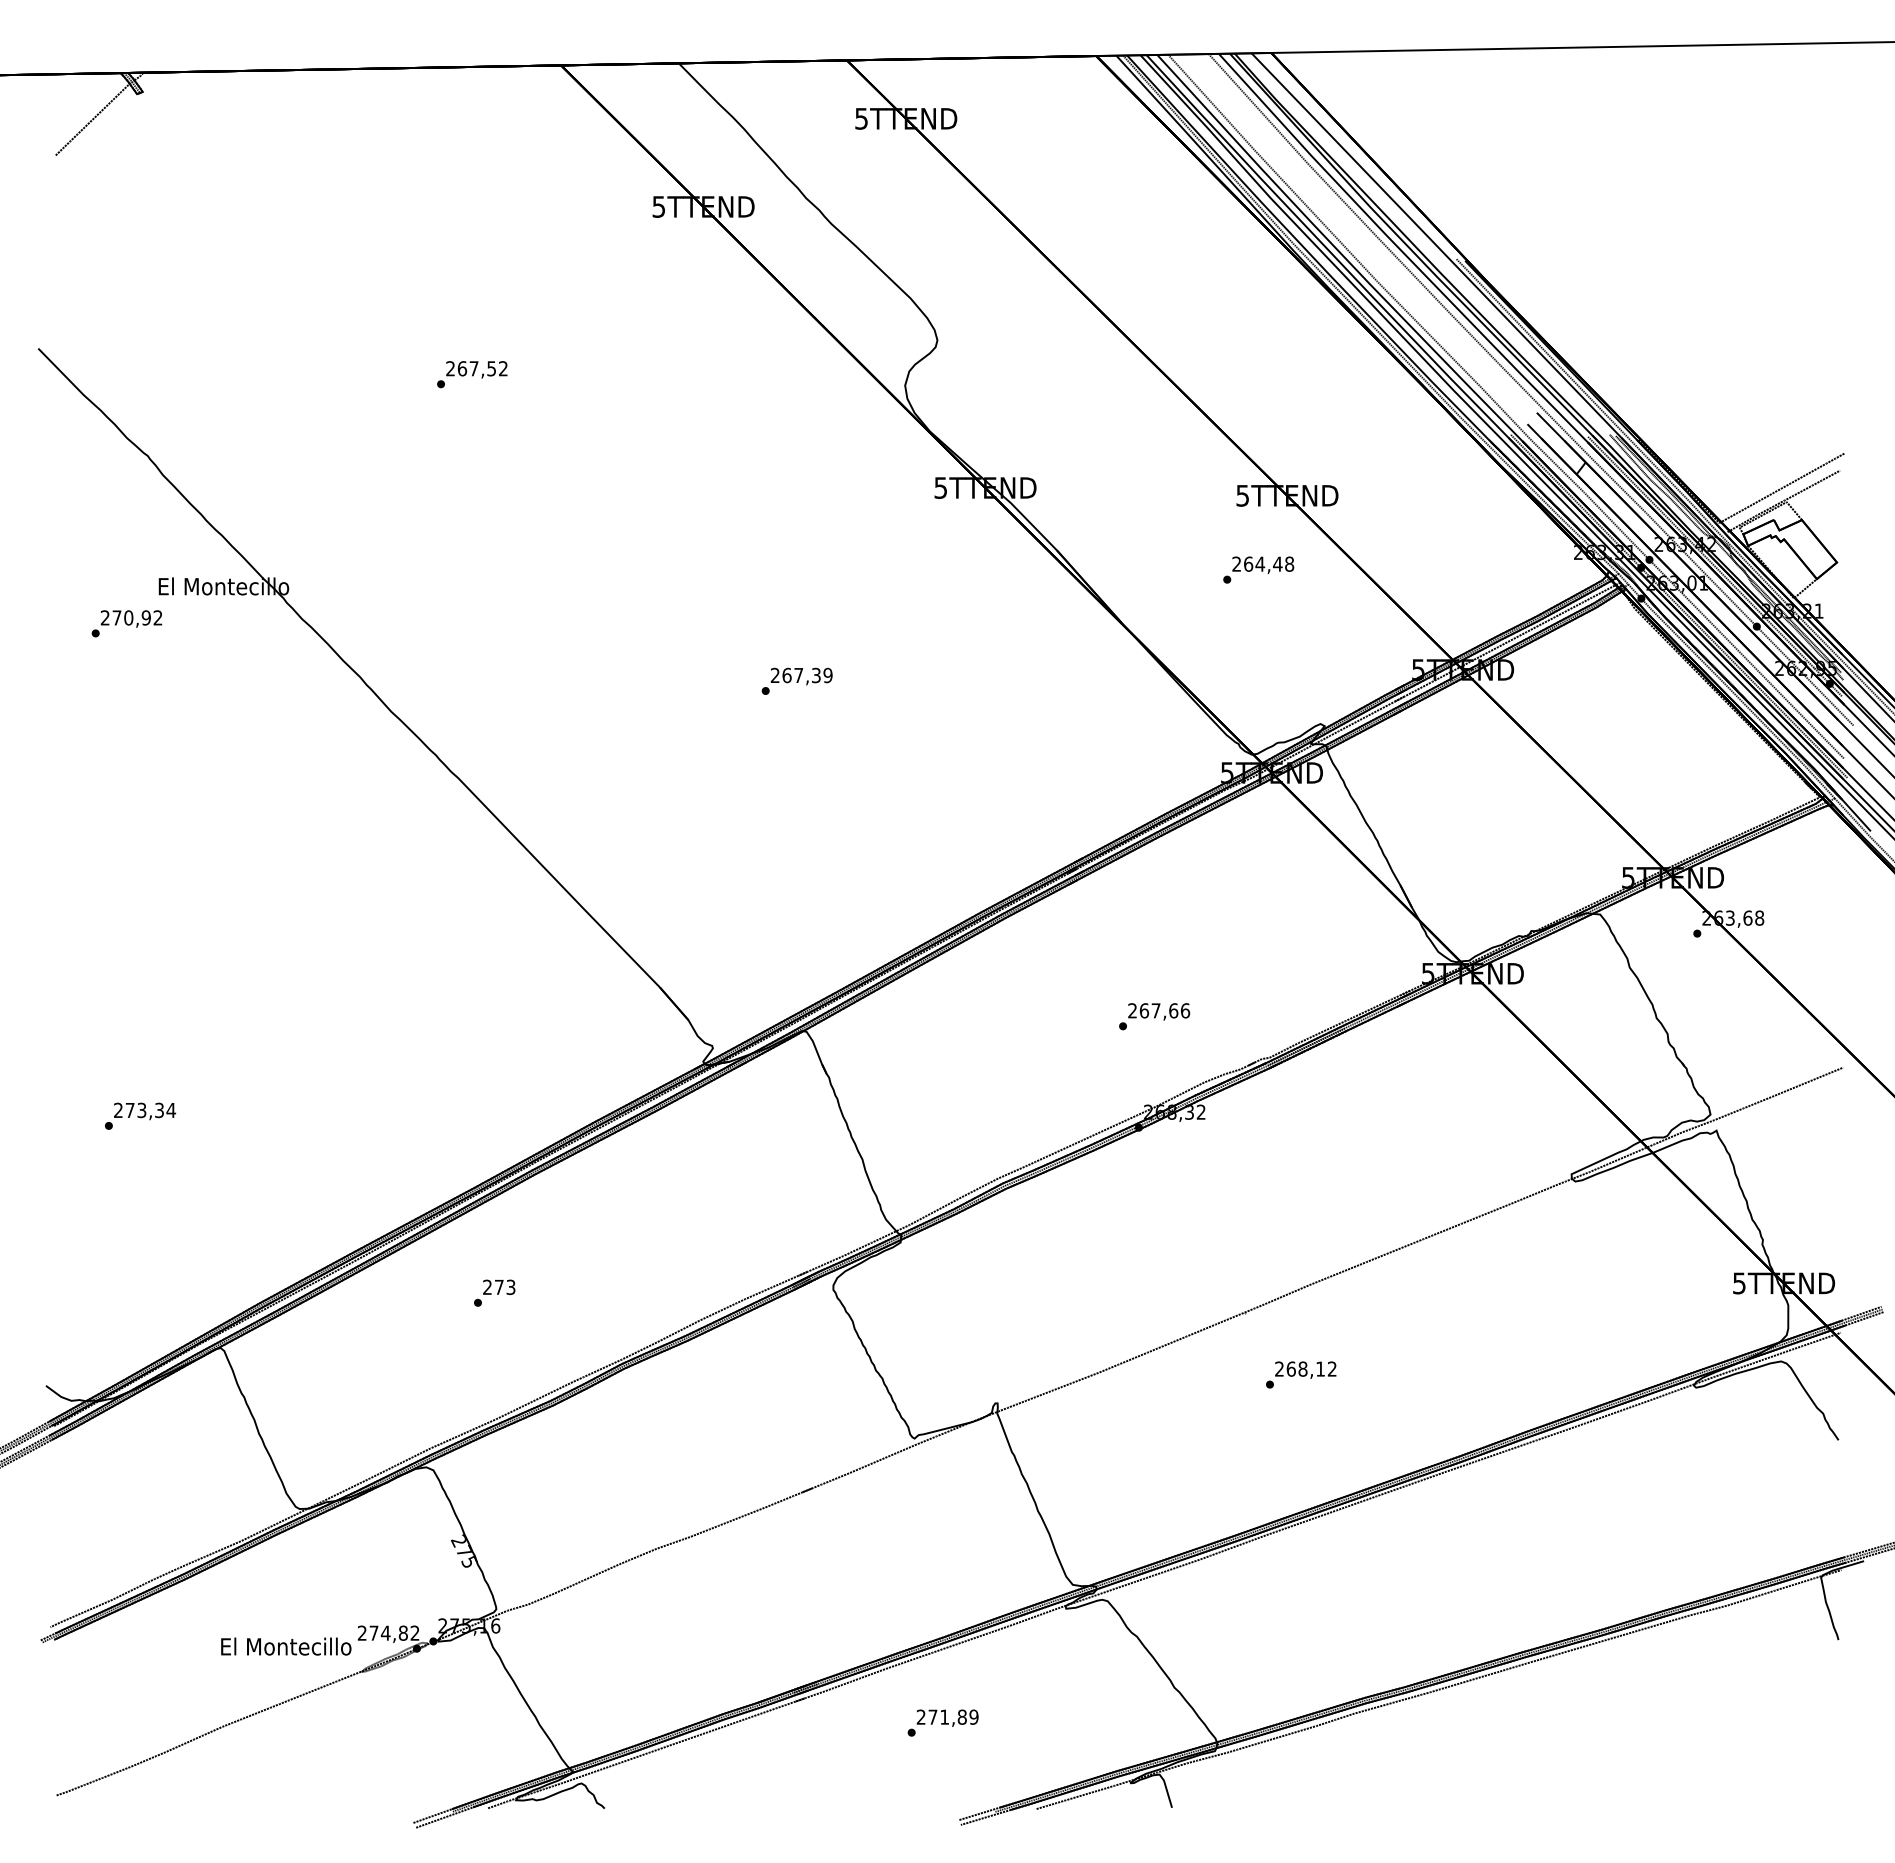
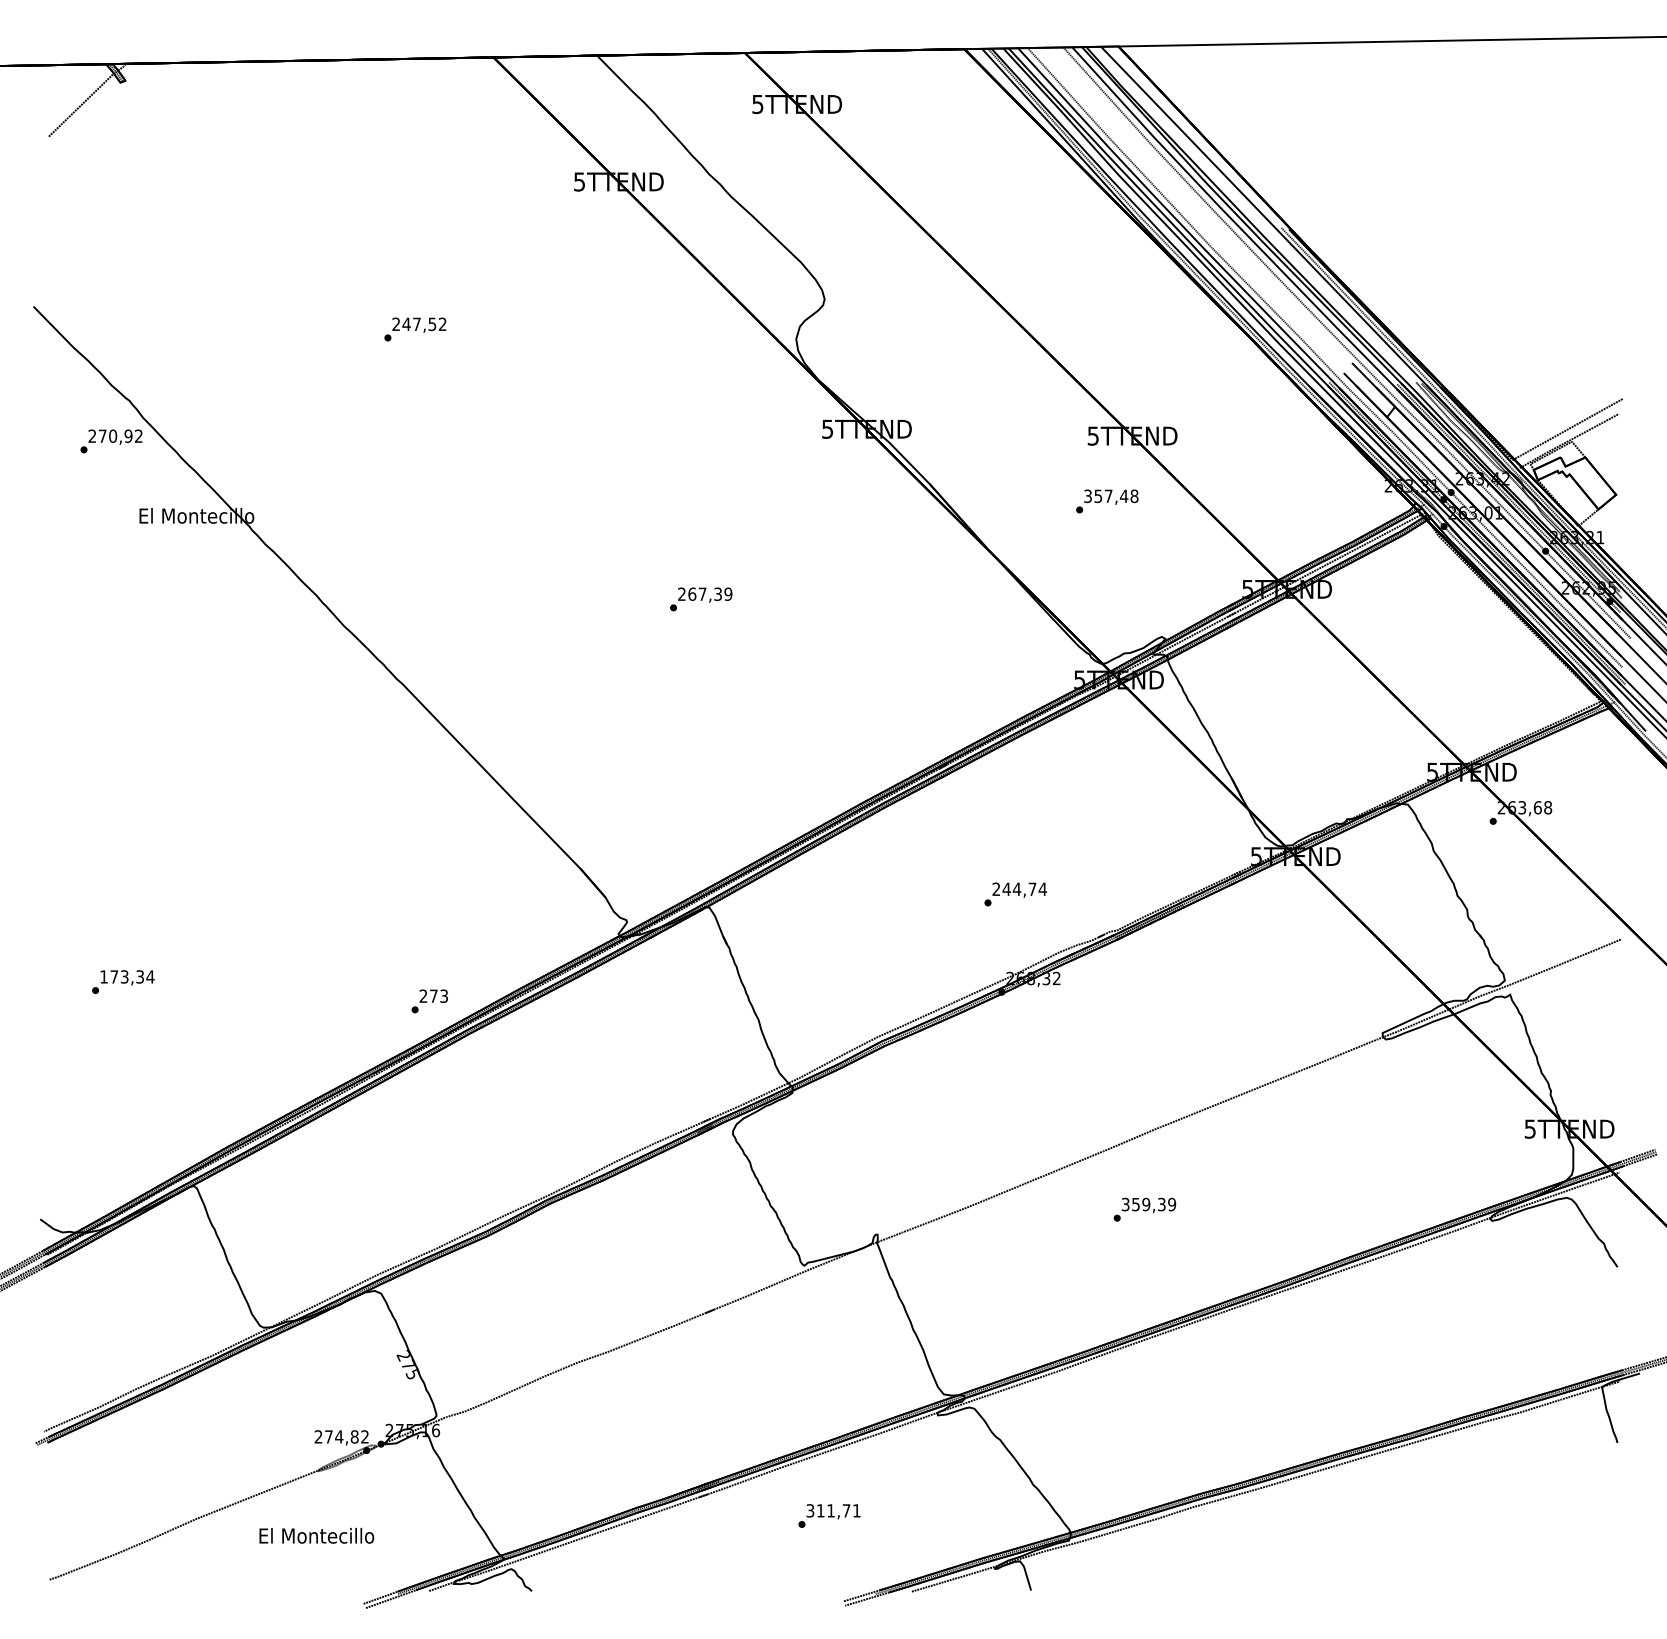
text: (462, 368) -> (406, 324), 267,52 -> 247,52
text: (1248, 563) -> (1098, 495), 264,48 -> 357,48
text: (126, 623) -> (111, 441), moved
text: (1164, 1010) -> (1024, 889), 267,66 -> 244,74
text: (118, 1109) -> (104, 976), 273,34 -> 173,34
text: (494, 1292) -> (429, 1000), moved
text: (1305, 1368) -> (1148, 1204), 268,12 -> 359,39
text: (286, 1646) -> (316, 1535), moved
text: (947, 1716) -> (833, 1510), 271,89 -> 311,71

